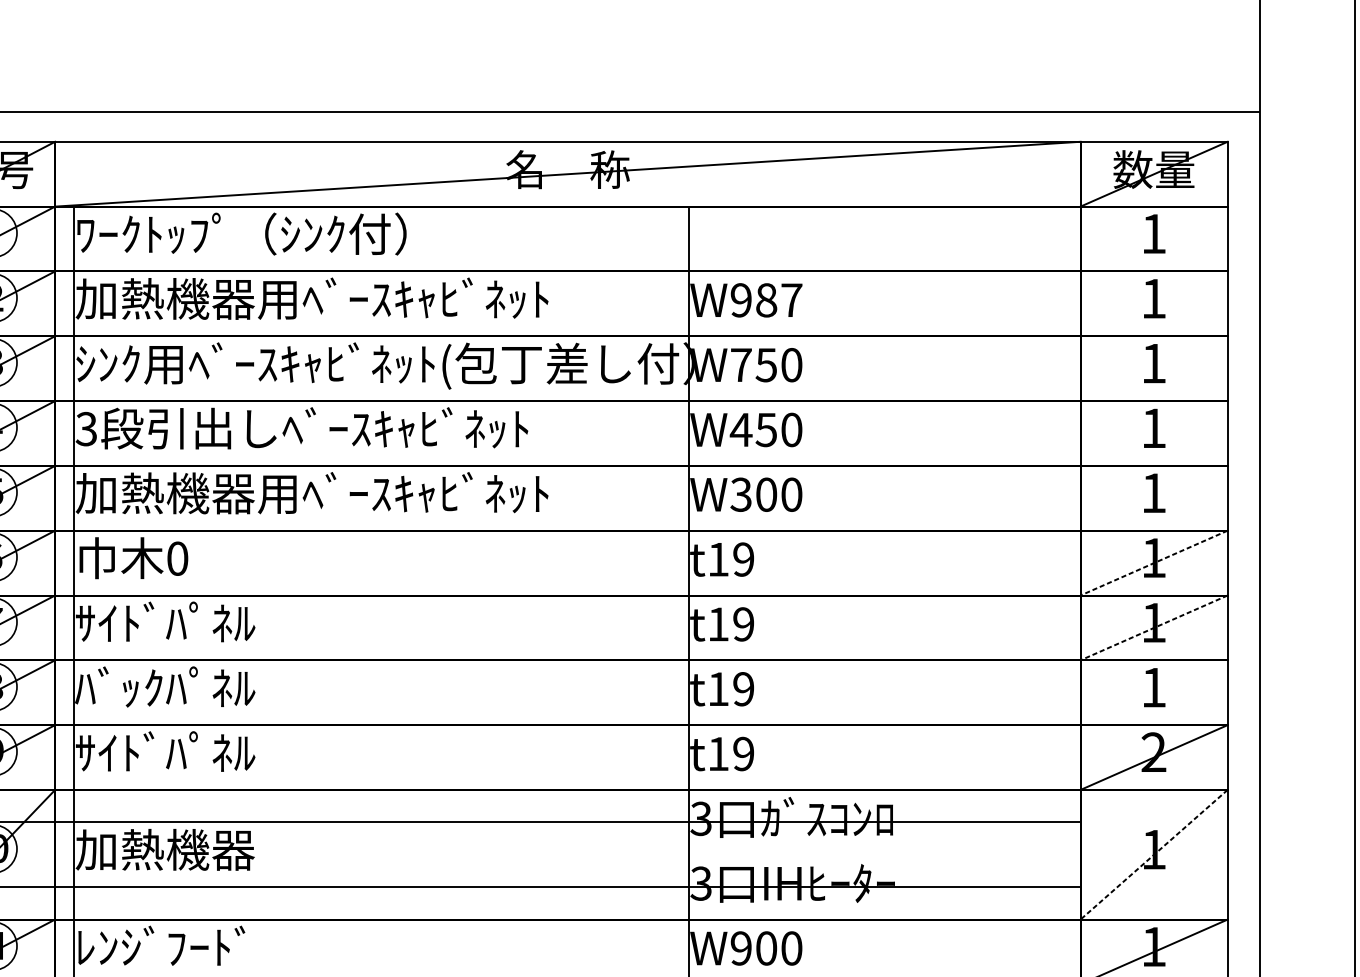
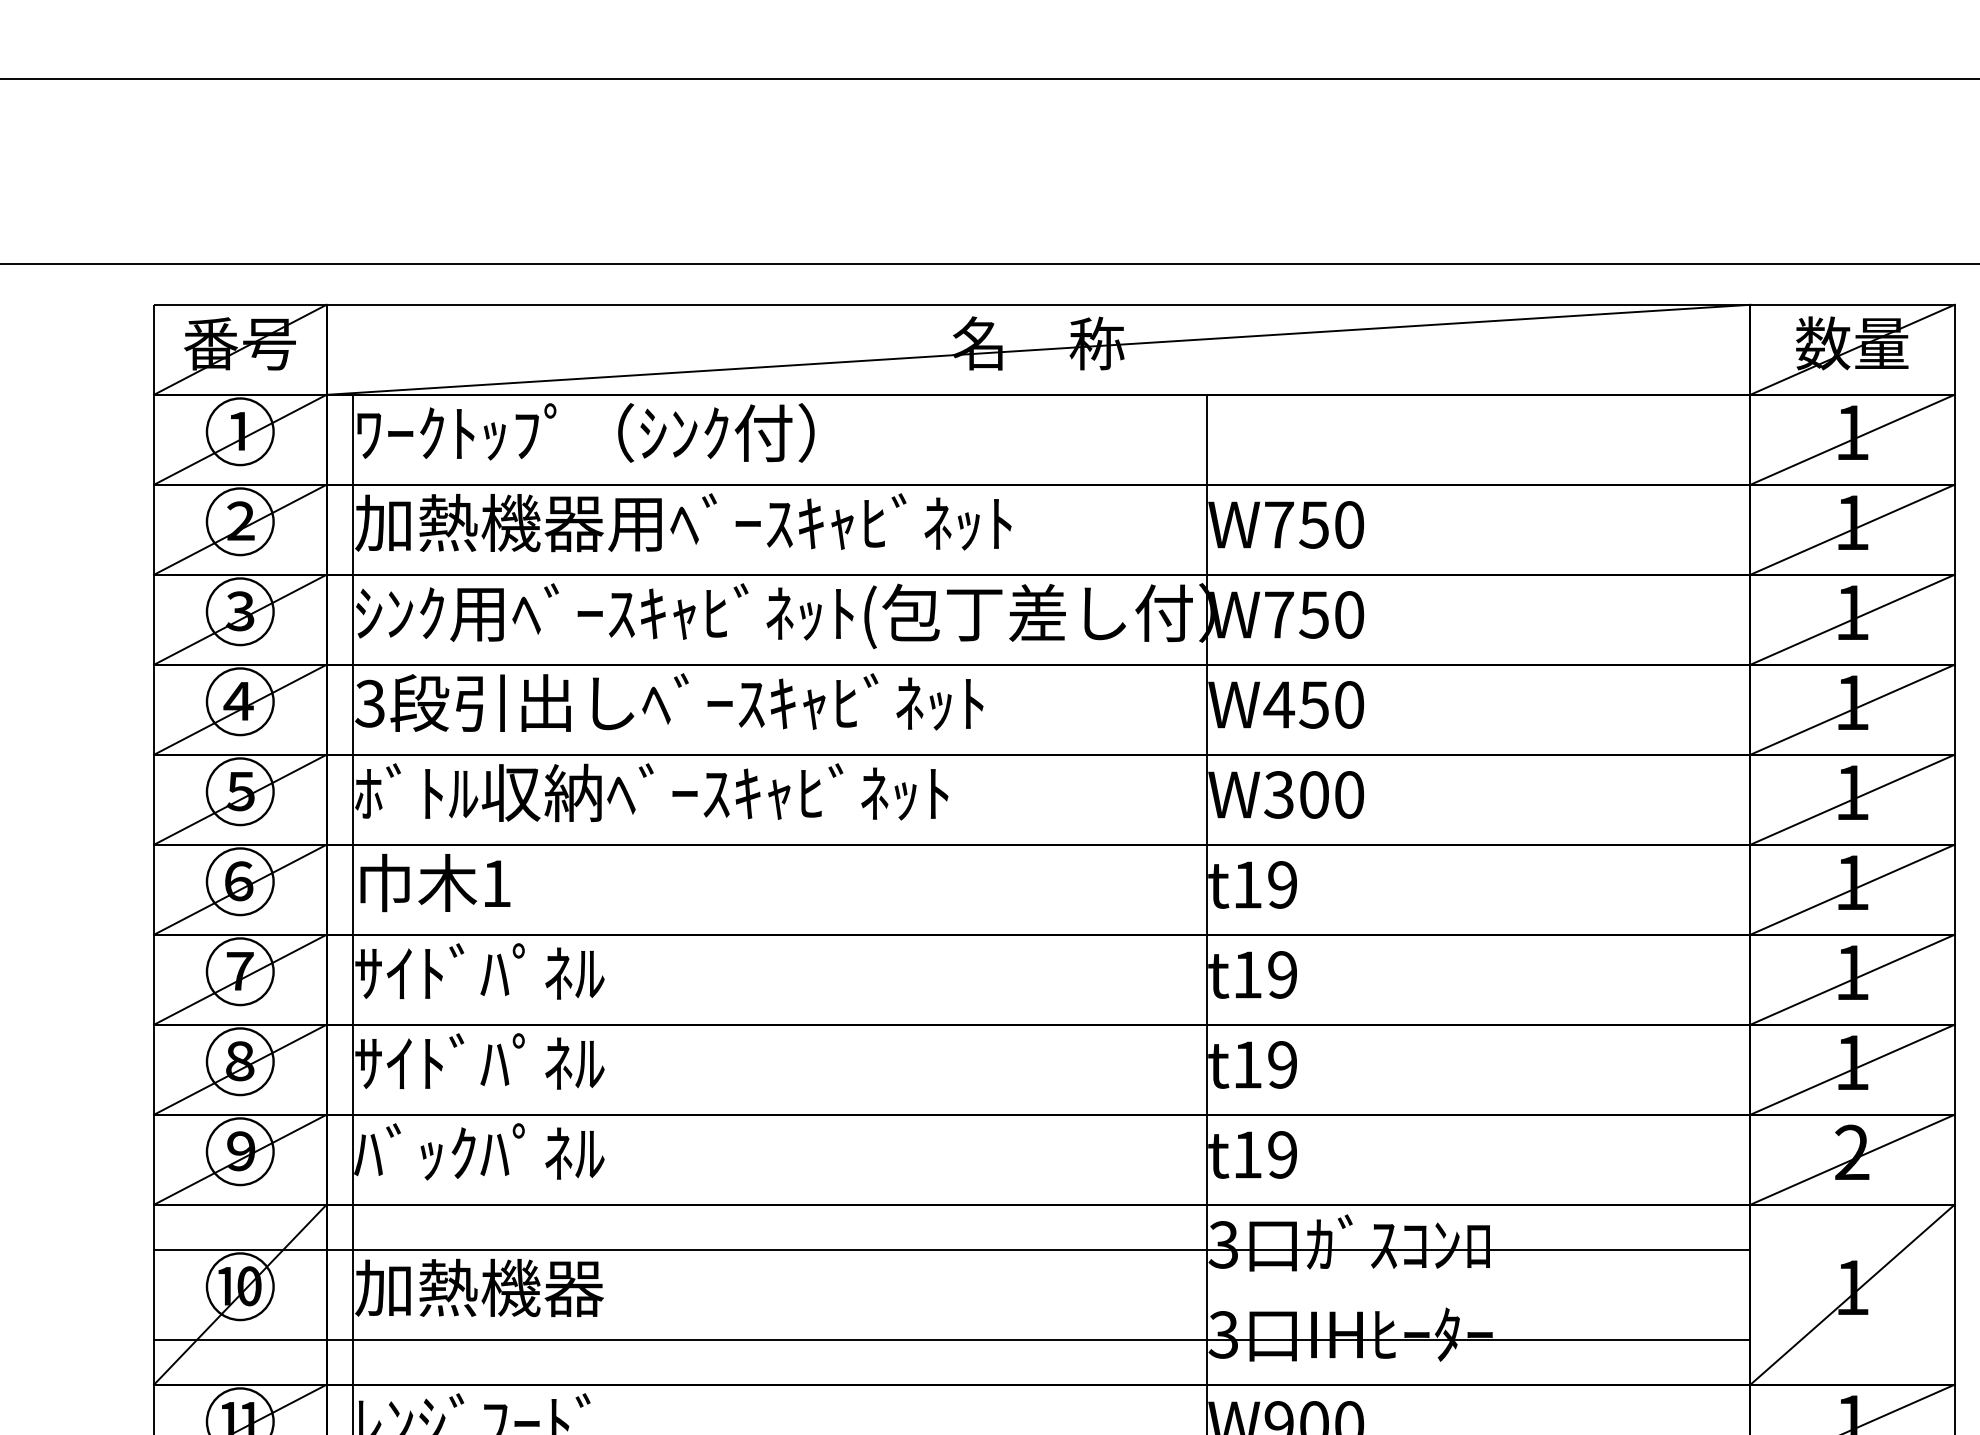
line: (1154, 238) -> (1852, 439), added
text: (766, 300) -> (1314, 524), W987 -> W750
line: (1154, 303) -> (1852, 529), added
line: (1154, 368) -> (1852, 619), added
line: (1154, 433) -> (1852, 709), added
text: (312, 493) -> (683, 792), 加熱機器用ﾍﾞｰｽｷｬﾋﾞﾈｯﾄ -> ﾎﾞﾄﾙ収納ﾍﾞｰｽｷｬﾋﾞﾈｯﾄ
line: (1154, 498) -> (1852, 799), added
text: (177, 558) -> (496, 883), 0 -> 1
line: (1154, 562) -> (1852, 889), dashed -> solid
line: (1154, 627) -> (1852, 979), dashed -> solid
text: (118, 686) -> (414, 1061), ﾊﾞｯｸﾊﾟﾈﾙ -> ｻｲﾄﾞﾊﾟﾈﾙ
line: (1154, 692) -> (1852, 1069), added
text: (118, 751) -> (414, 1151), ｻｲﾄﾞﾊﾟﾈﾙ -> ﾊﾞｯｸﾊﾟﾈﾙ
line: (1154, 855) -> (1852, 1295), dashed -> solid

